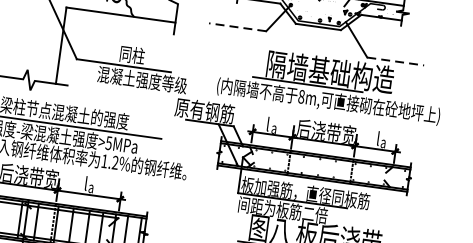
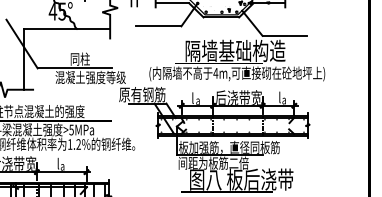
line: (237, 27) -> (158, 26), dashed -> solid
line: (396, 61) -> (285, 35), dashed -> solid
text: (301, 96) -> (215, 73), 8m, -> 4m,

